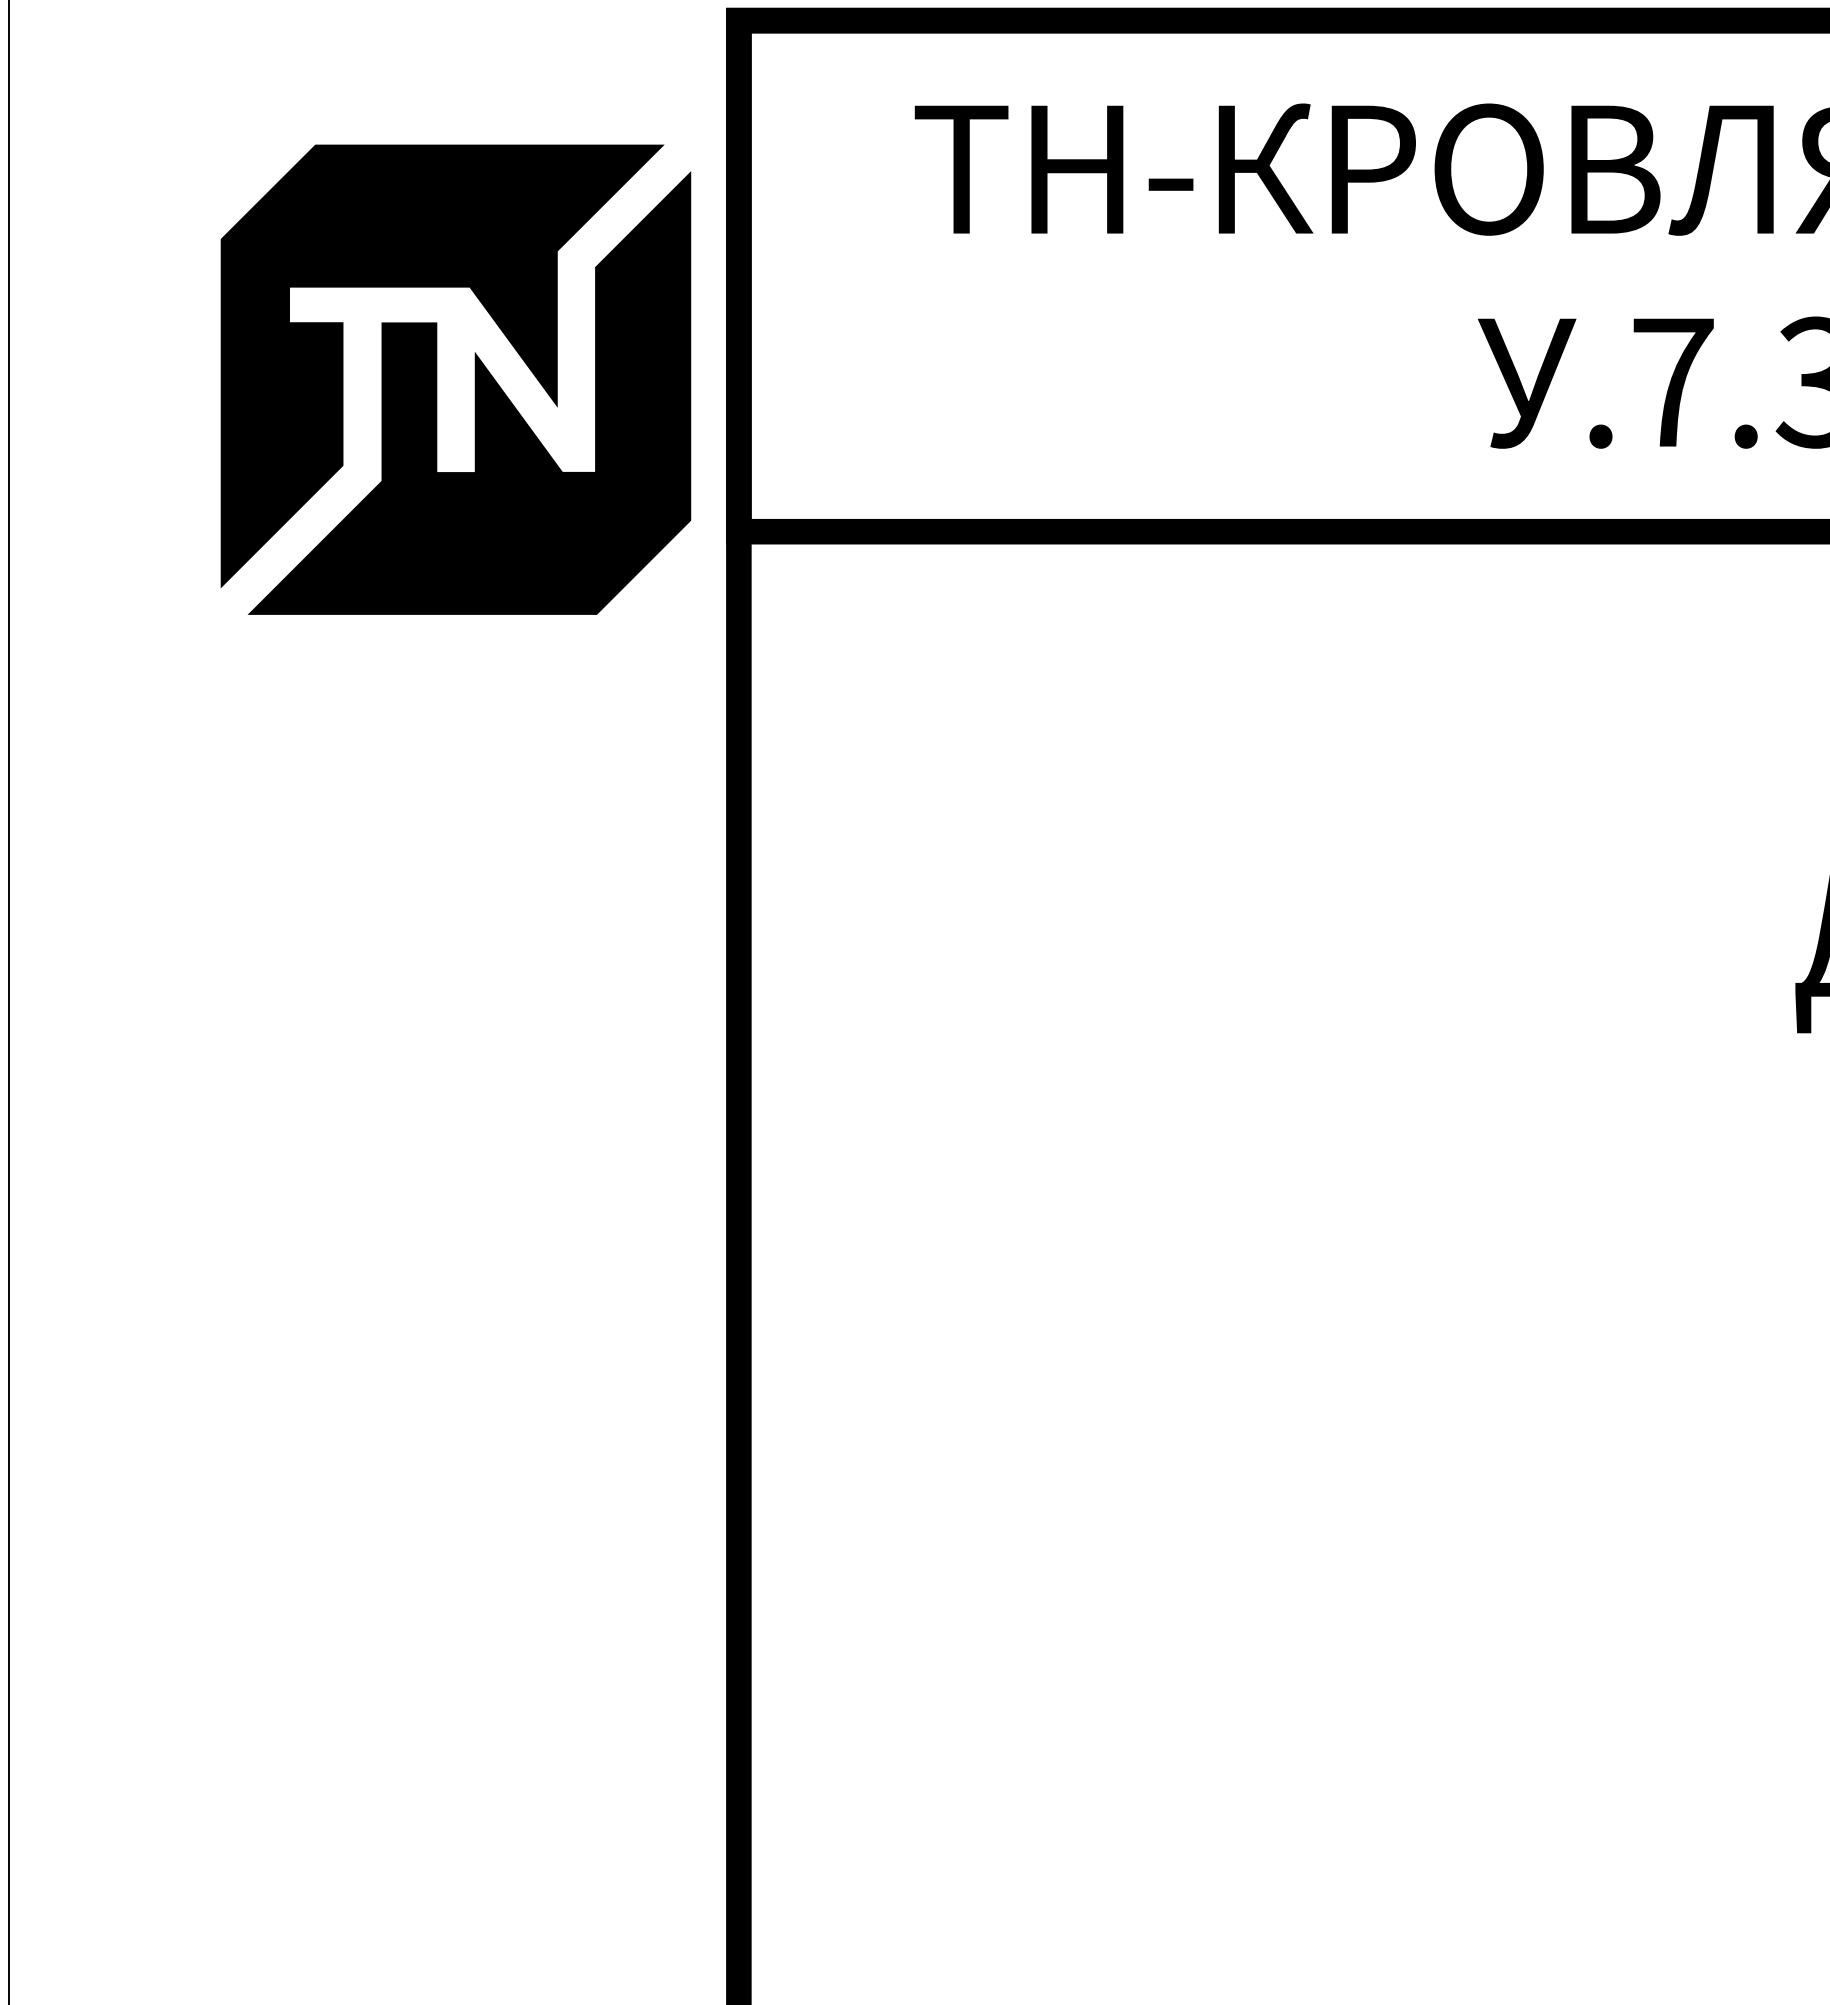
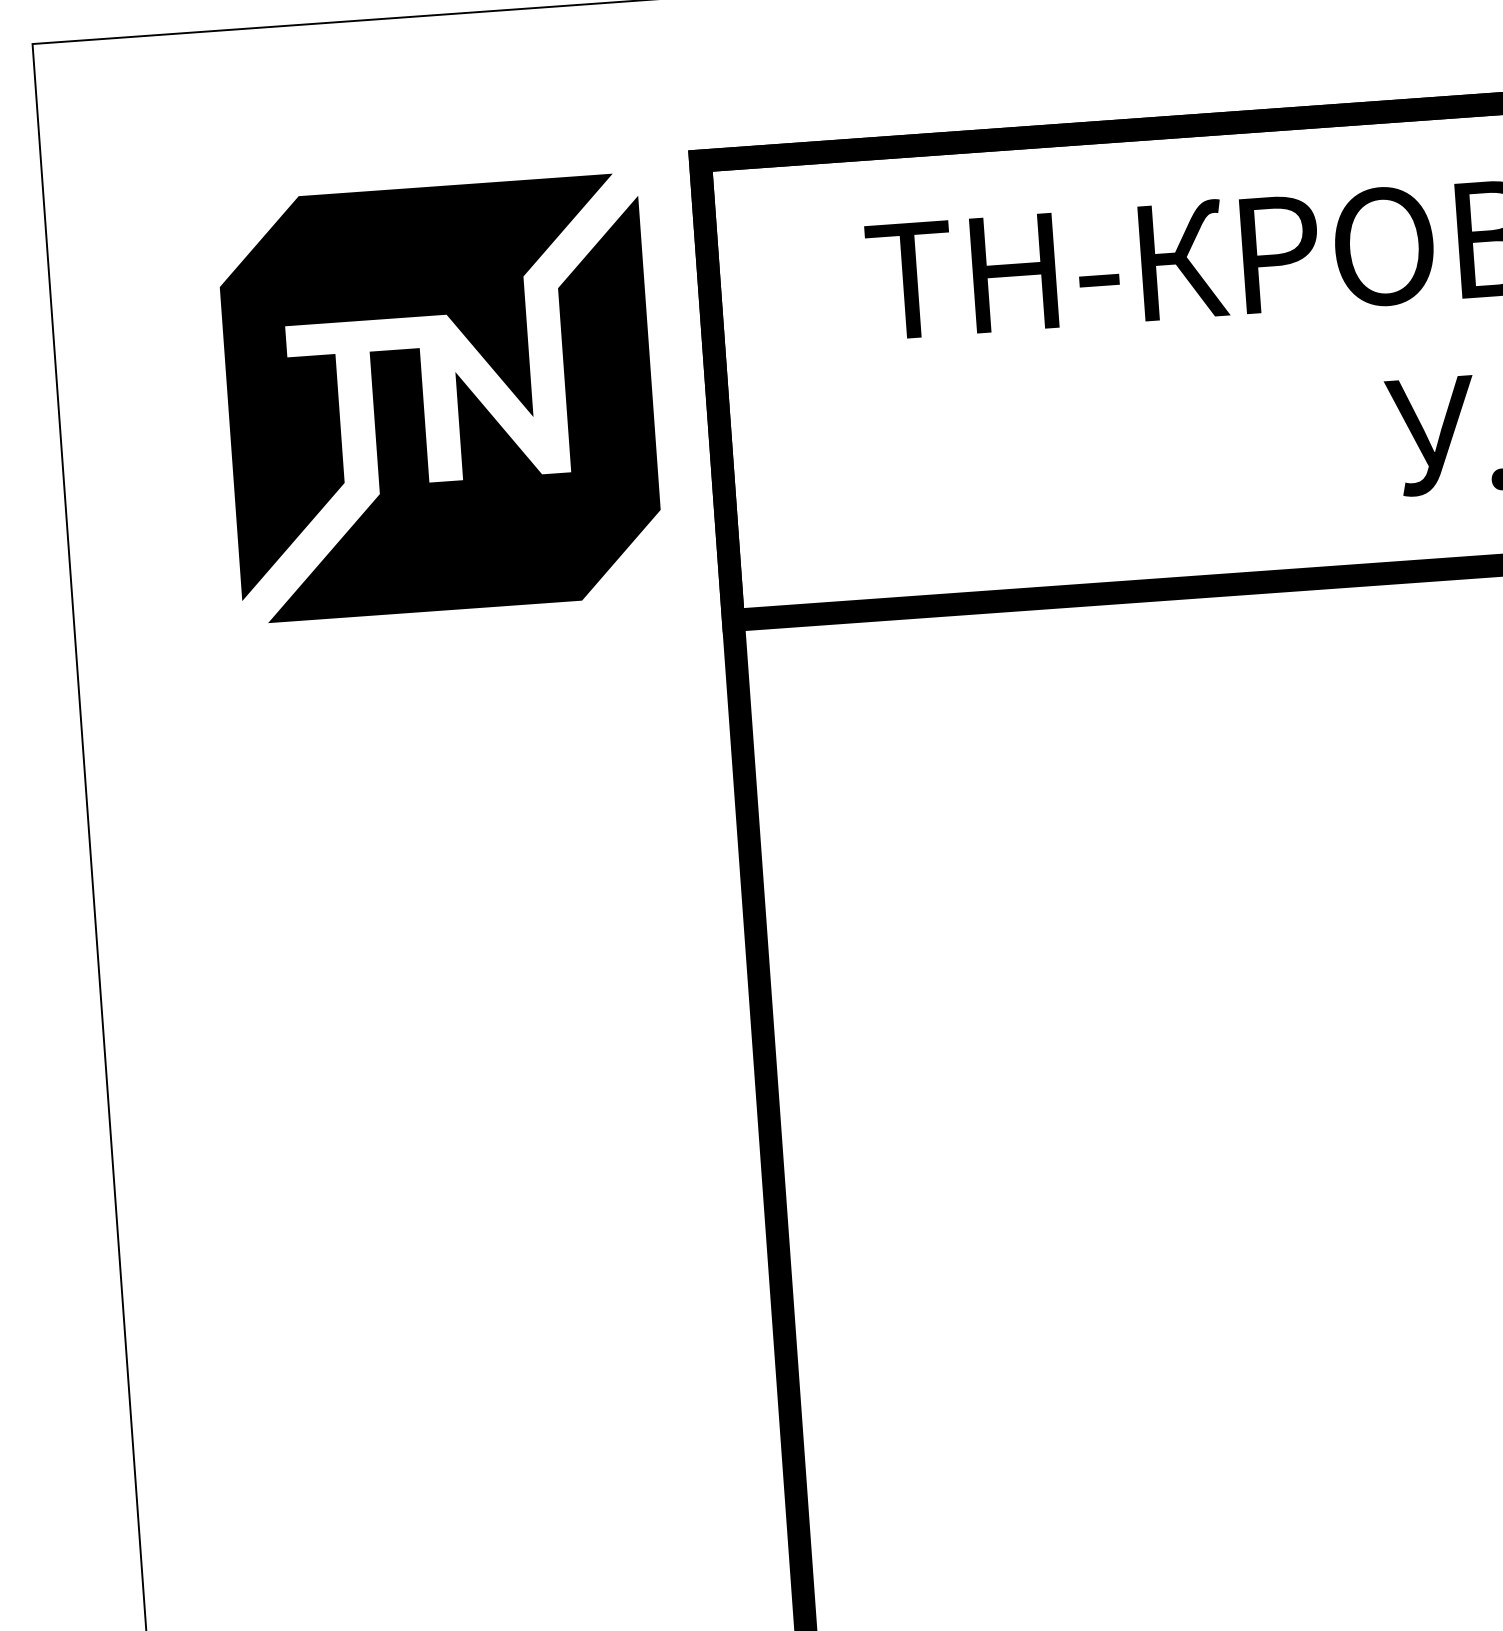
part: (437, 379) -> (423, 399), moved

